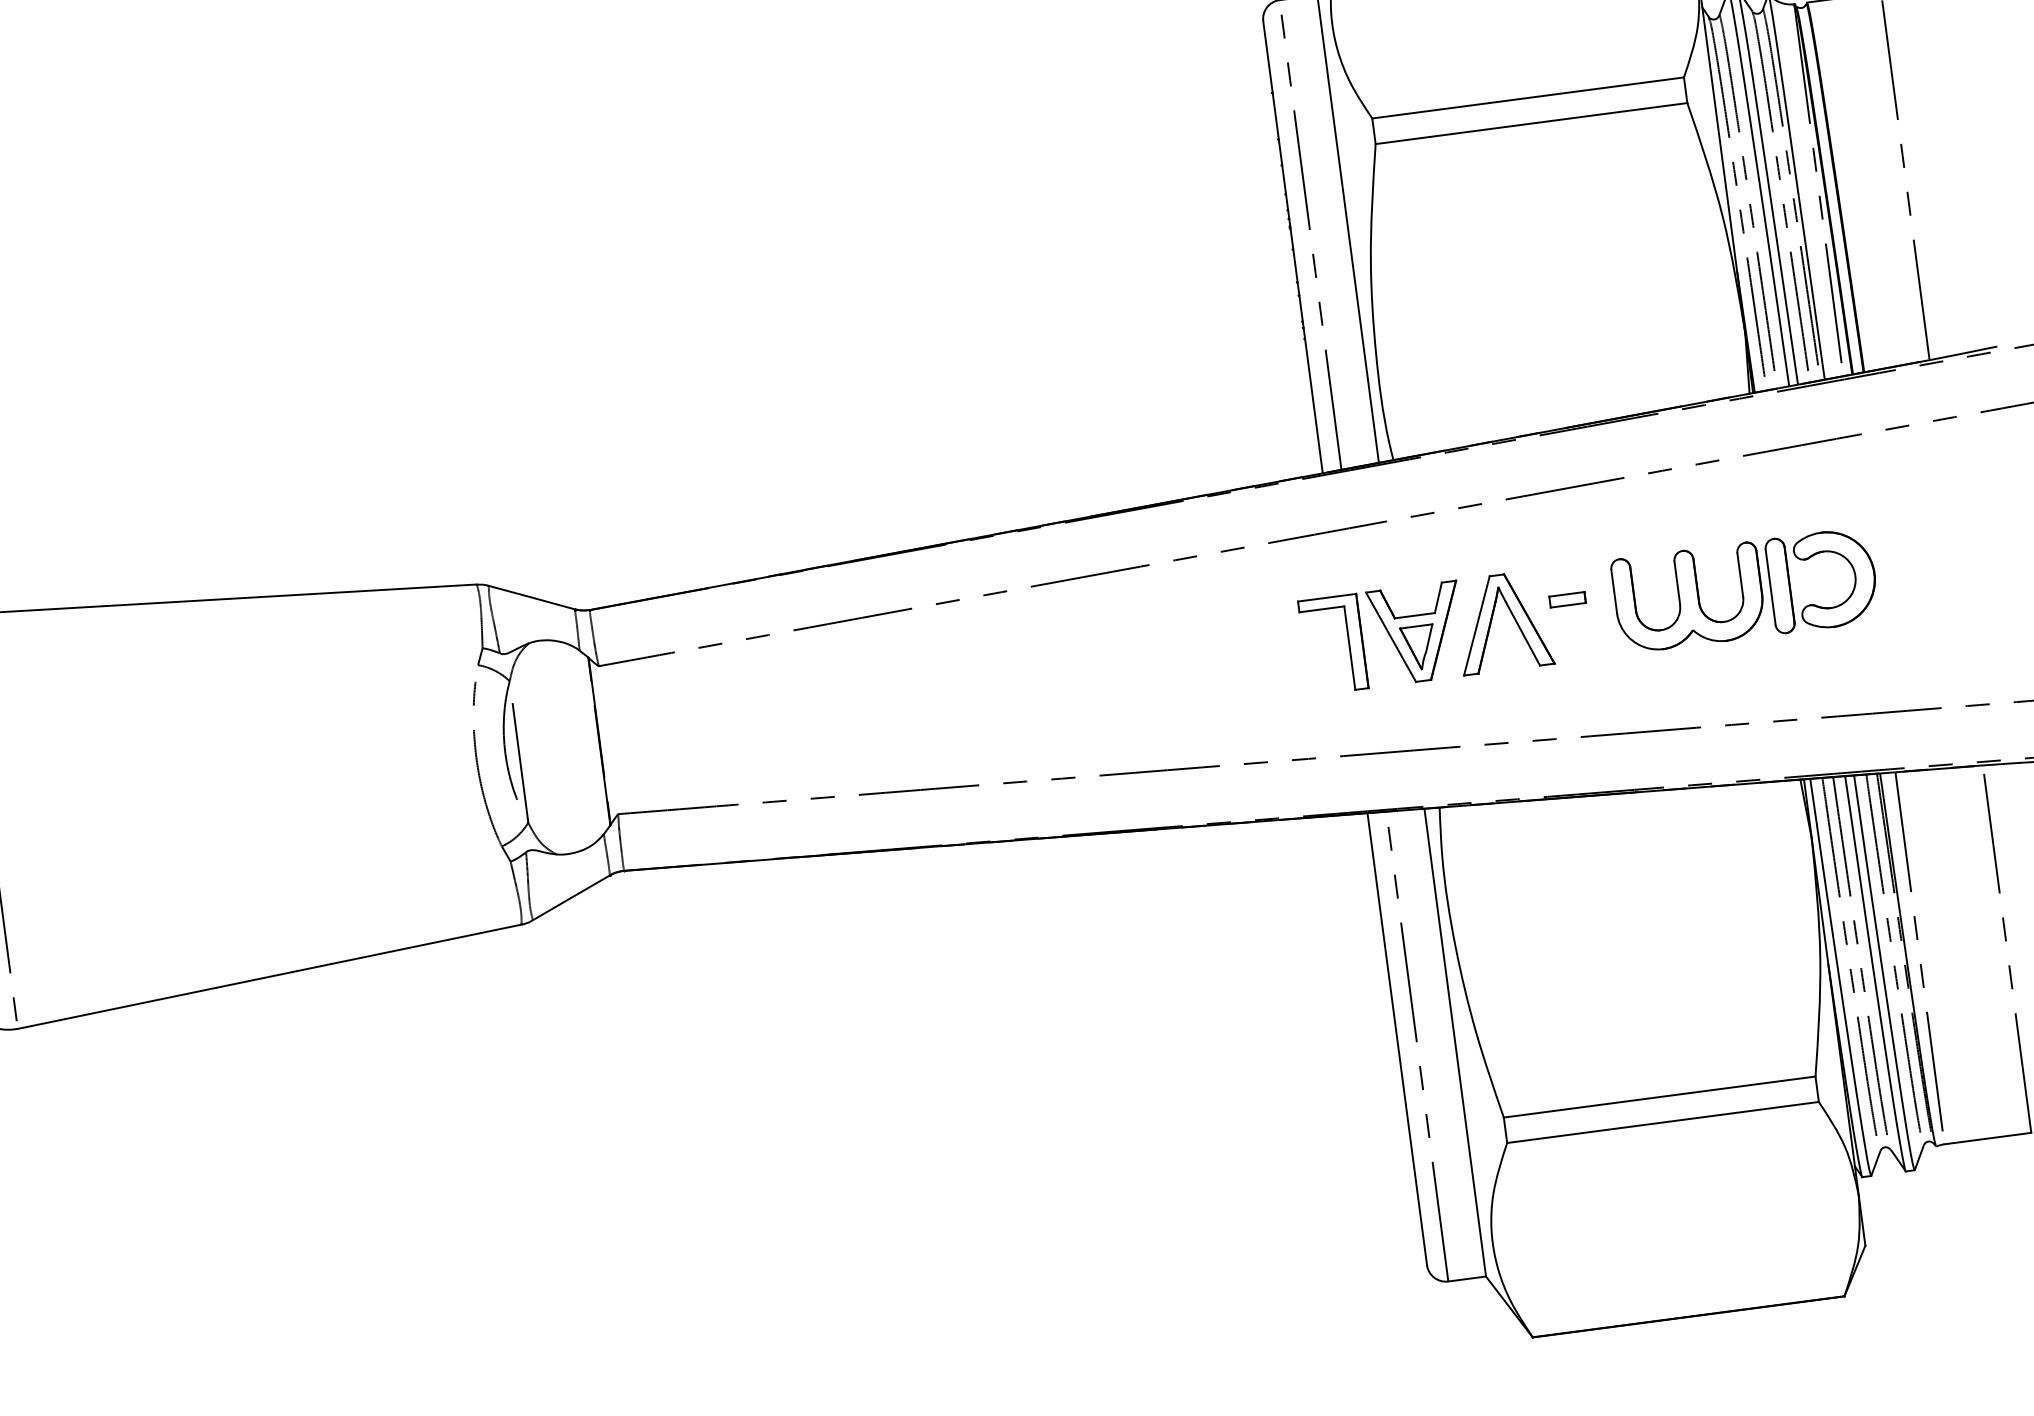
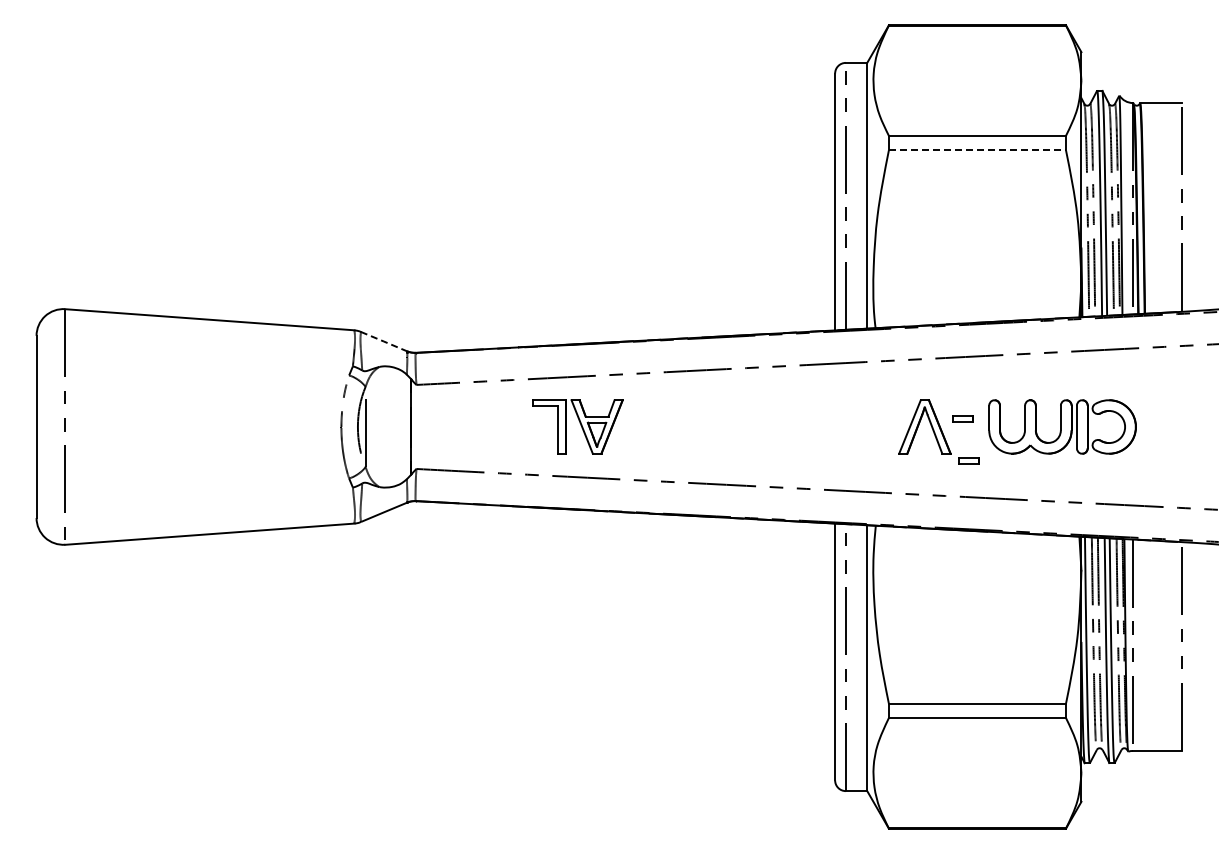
line: (1531, 123) -> (977, 150), solid -> dashed
line: (530, 597) -> (383, 341), solid -> dashed
part: (1382, 637) -> (577, 426), moved
part: (1587, 671) -> (968, 460), added

